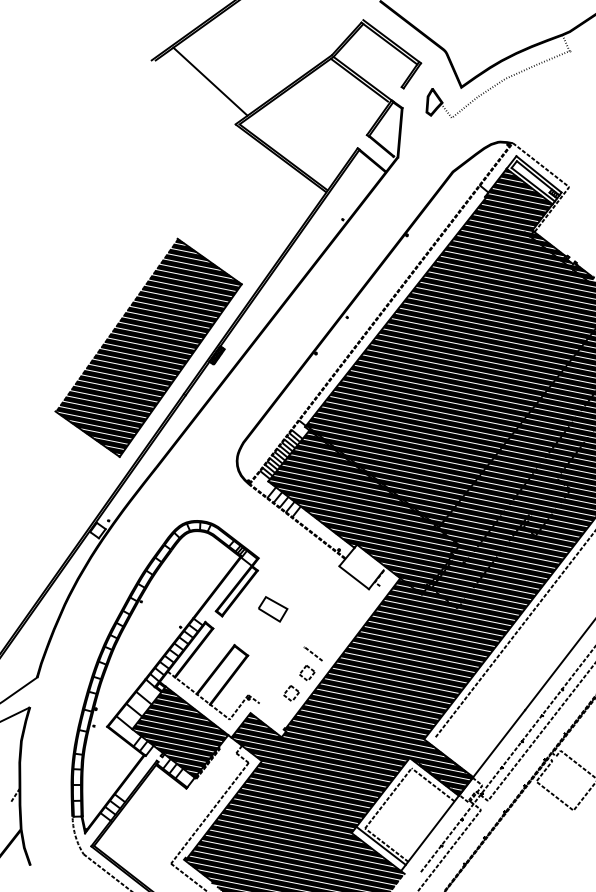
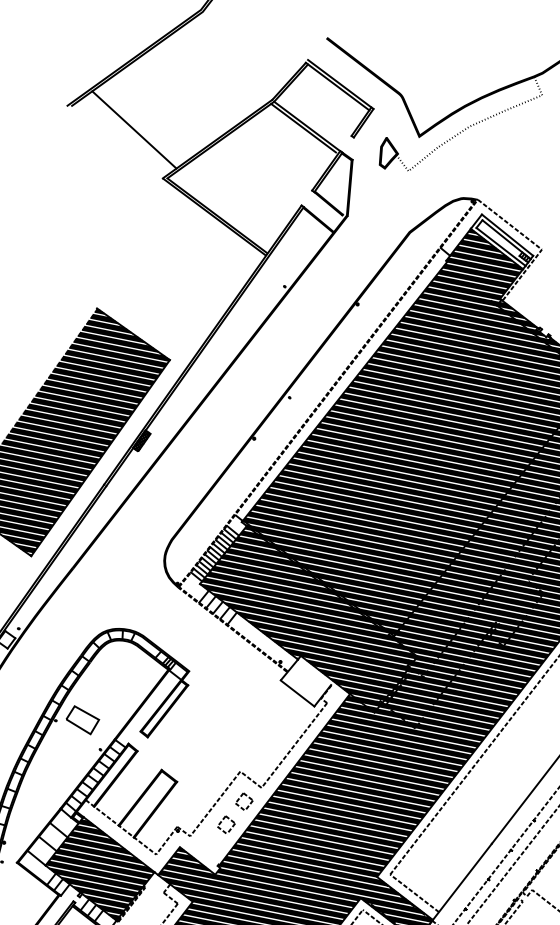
part: (273, 609) -> (83, 720), moved
line: (351, 623) -> (294, 745), added
line: (281, 674) -> (215, 803), added
line: (456, 753) -> (413, 893), added

